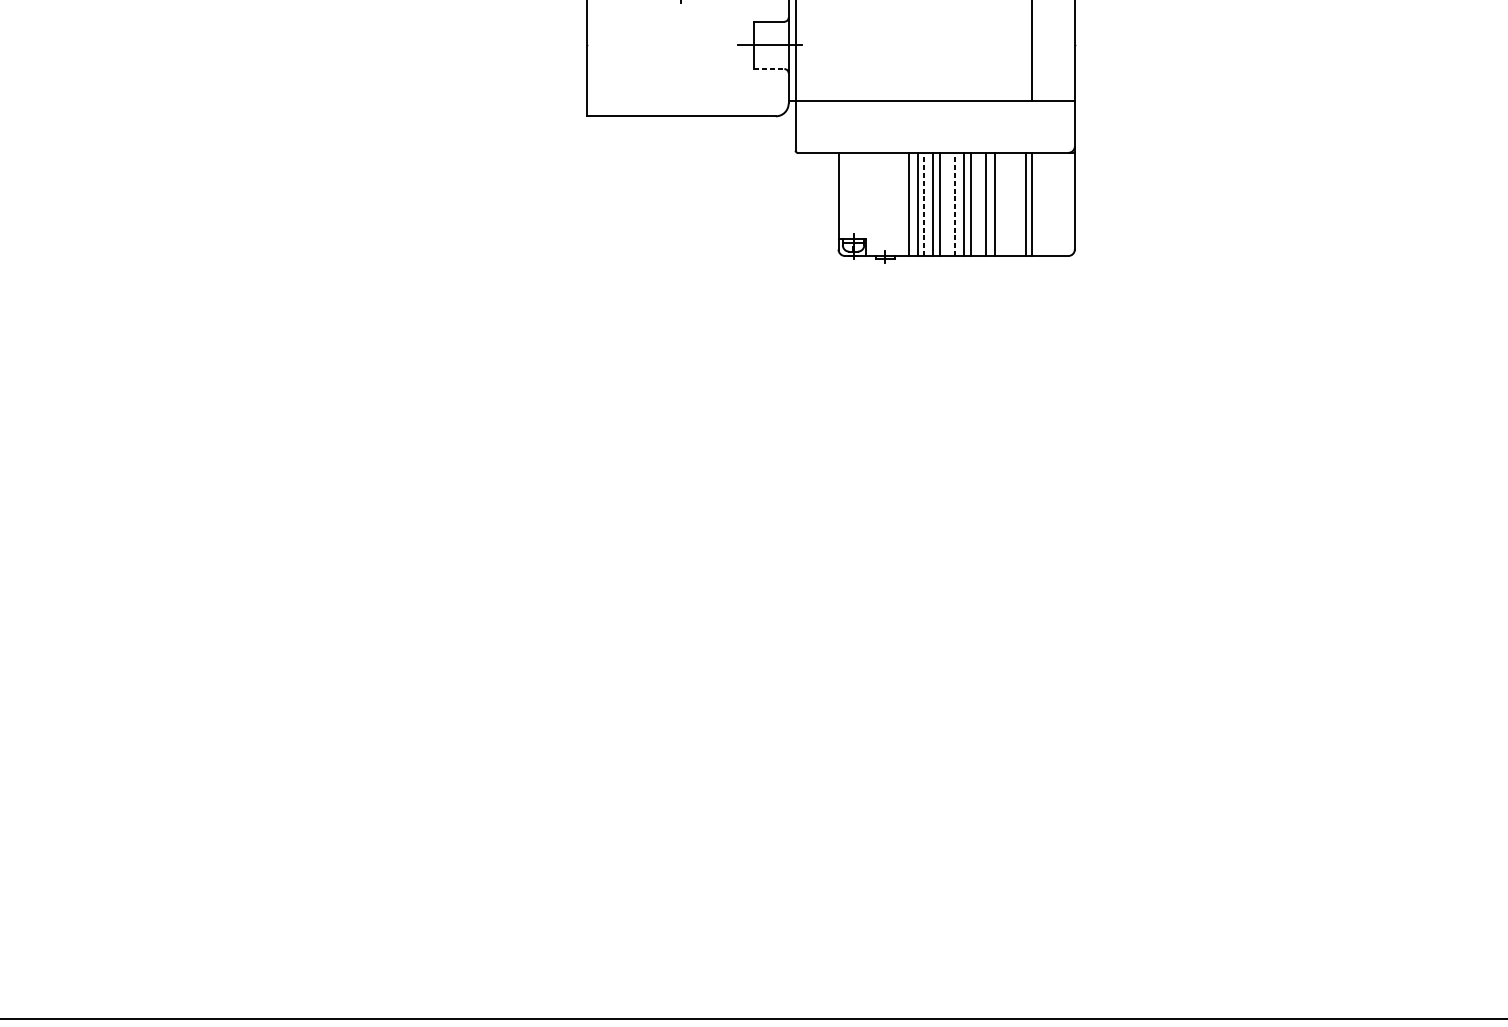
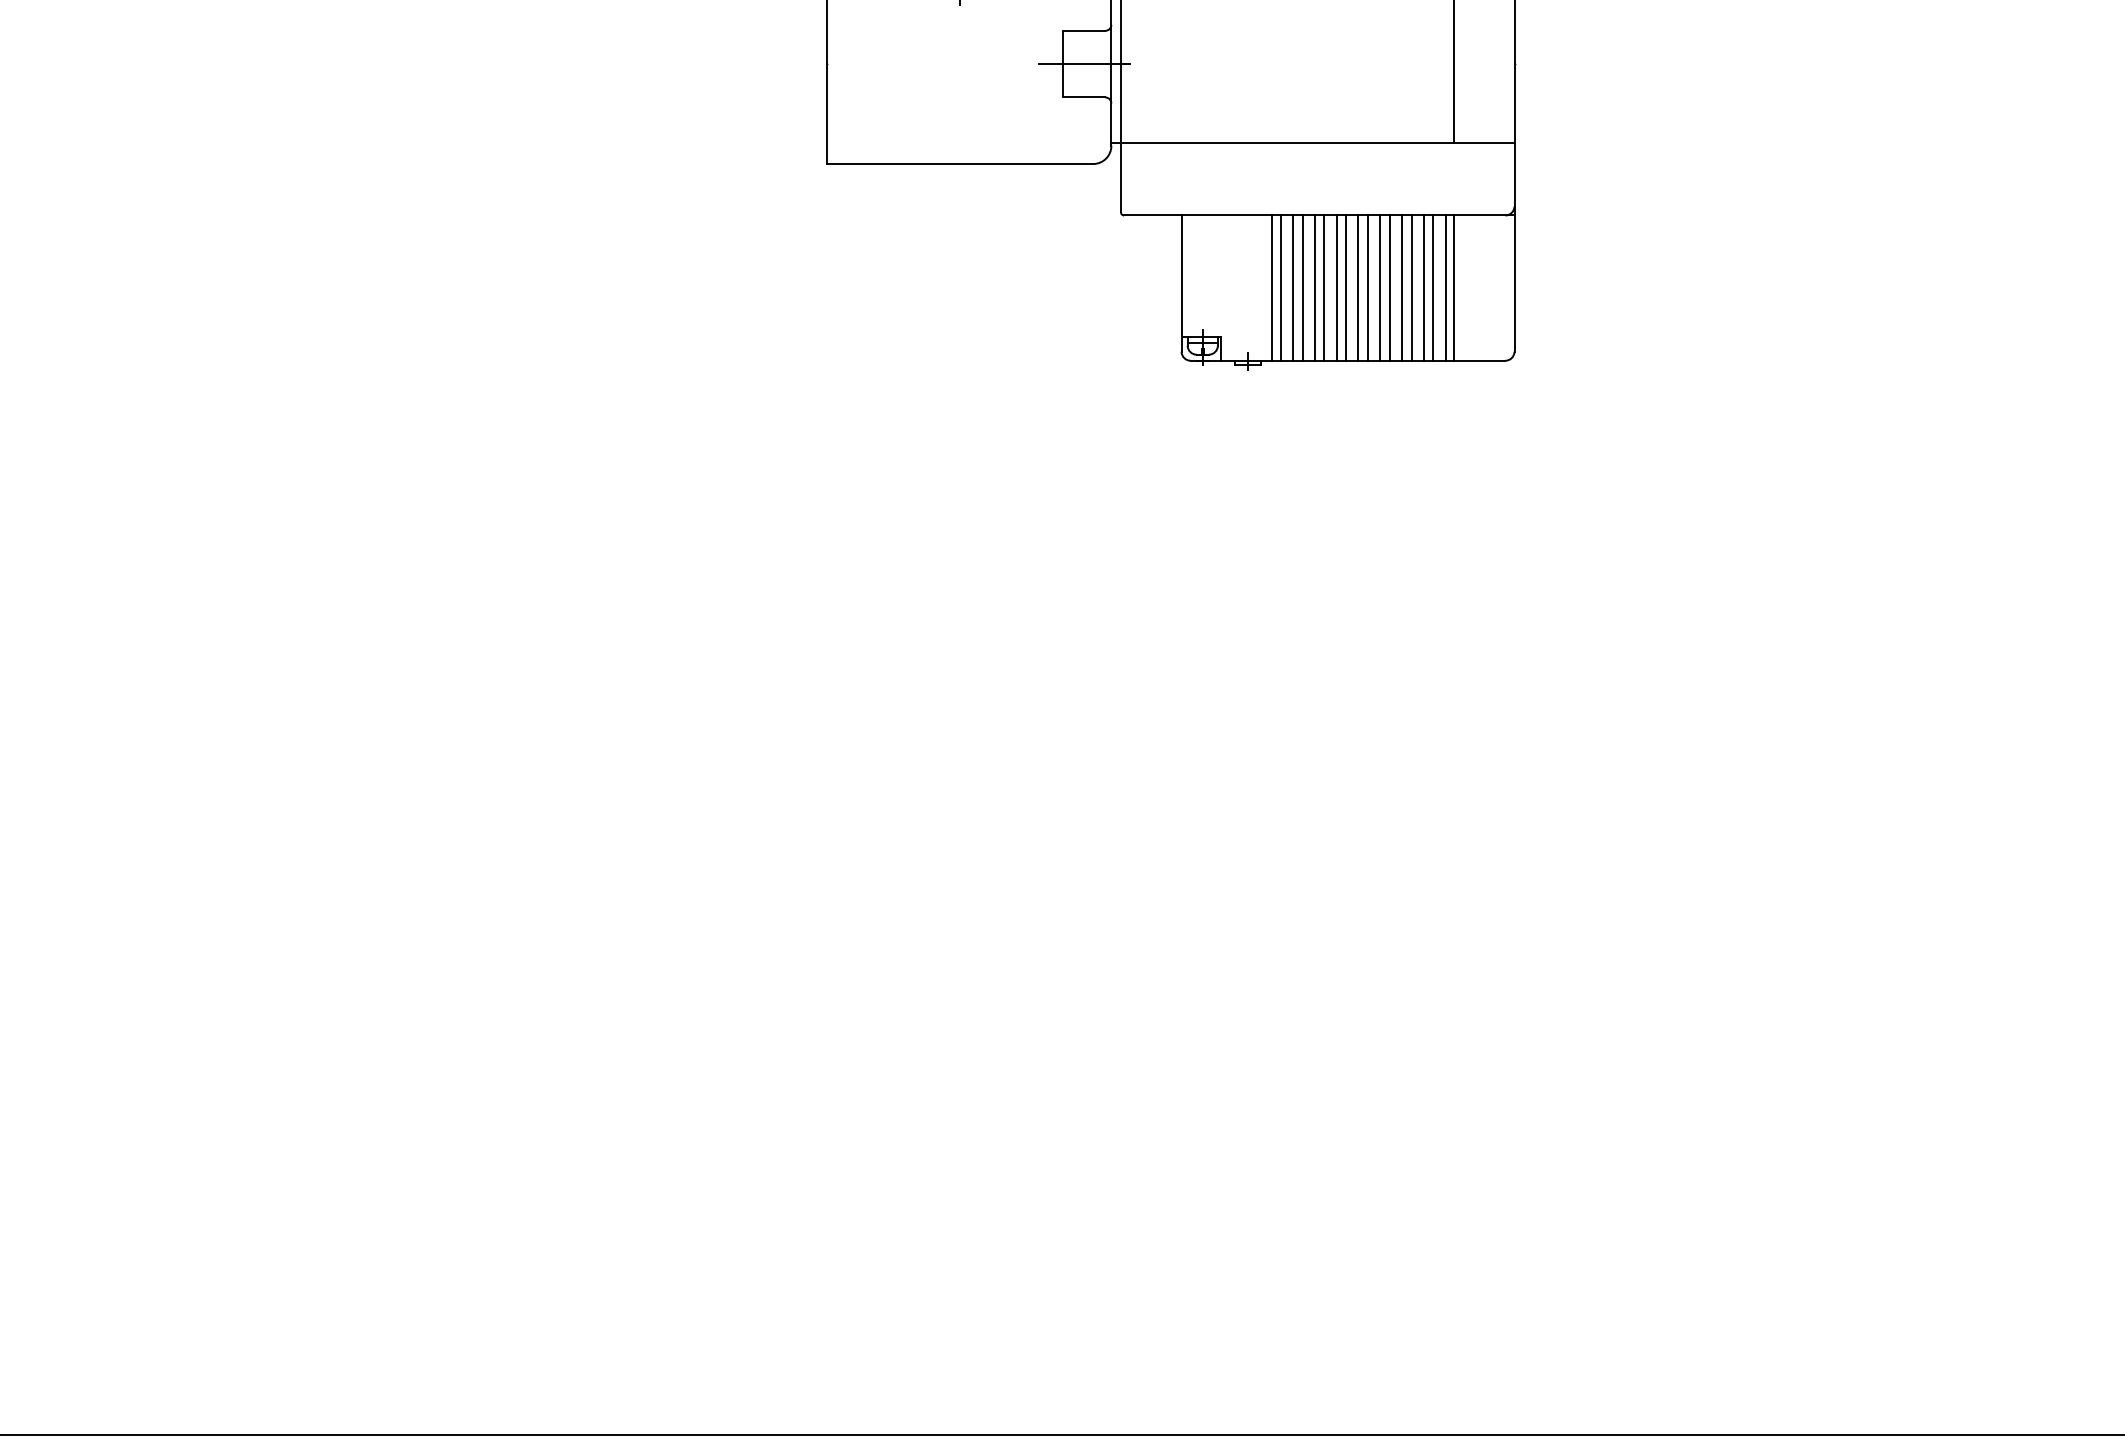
line: (769, 69) -> (1084, 97), dashed -> solid
line: (903, 203) -> (1272, 287), added
line: (948, 203) -> (1336, 287), added
line: (979, 203) -> (1380, 287), added
line: (1001, 203) -> (1411, 287), added
line: (1010, 203) -> (1423, 287), added
line: (1017, 203) -> (1433, 287), added
line: (924, 204) -> (1302, 288), dashed -> solid
line: (955, 204) -> (1346, 288), dashed -> solid

